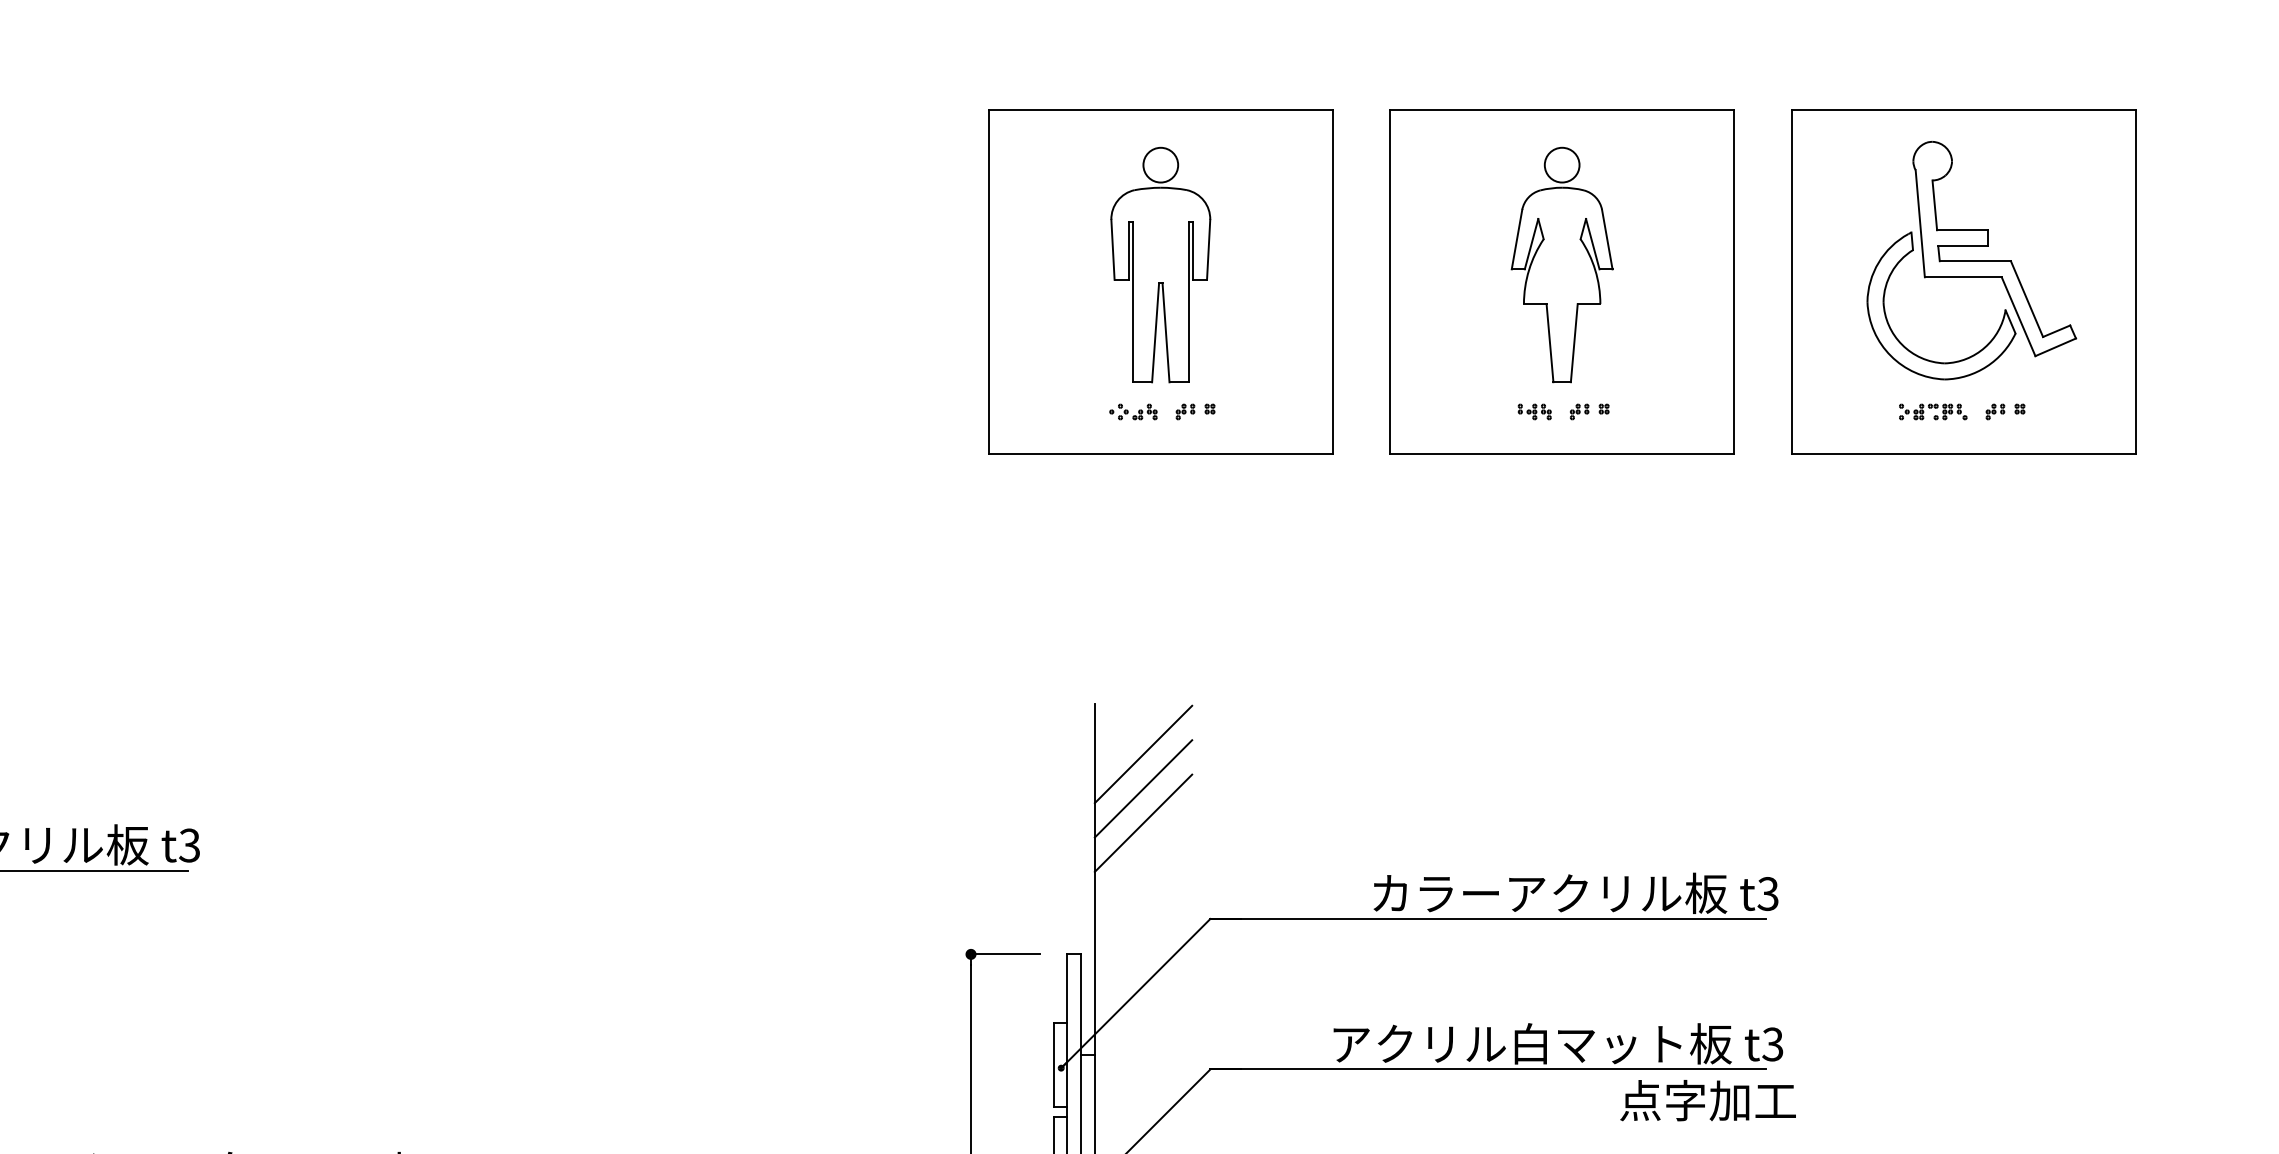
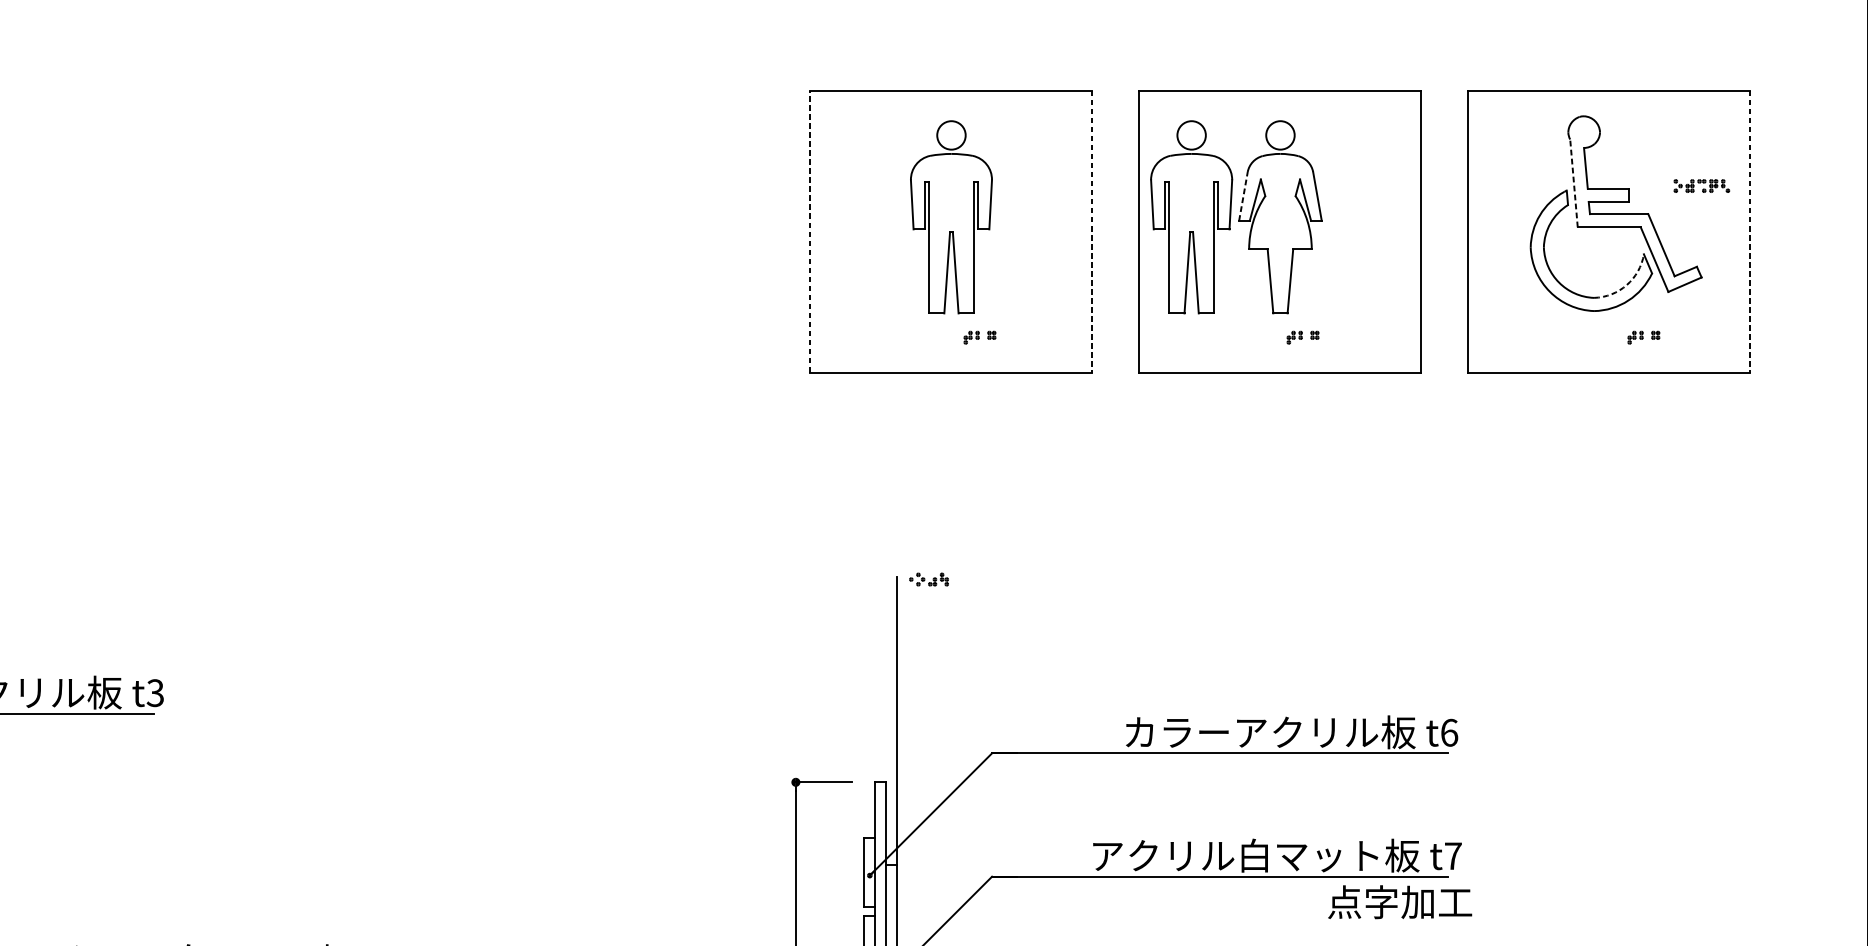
line: (1920, 223) -> (1574, 183), solid -> dashed
line: (1517, 239) -> (1243, 196), solid -> dashed
part: (1453, 264) -> (1191, 216), added
line: (988, 281) -> (810, 230), solid -> dashed
line: (1332, 282) -> (1092, 231), solid -> dashed
line: (2135, 282) -> (1750, 231), solid -> dashed
arc: (1984, 347) -> (1626, 284), solid -> dashed
part: (1133, 411) -> (929, 579), moved
part: (1534, 411) -> (1257, 337), removed
part: (1933, 411) -> (1702, 185), moved
line: (1143, 754) -> (937, 618), removed
line: (1143, 788) -> (937, 646), removed
line: (1143, 822) -> (937, 674), removed
text: (1767, 894) -> (1448, 733), t3 -> t6
text: (1772, 1044) -> (1452, 856), t3 -> t7

